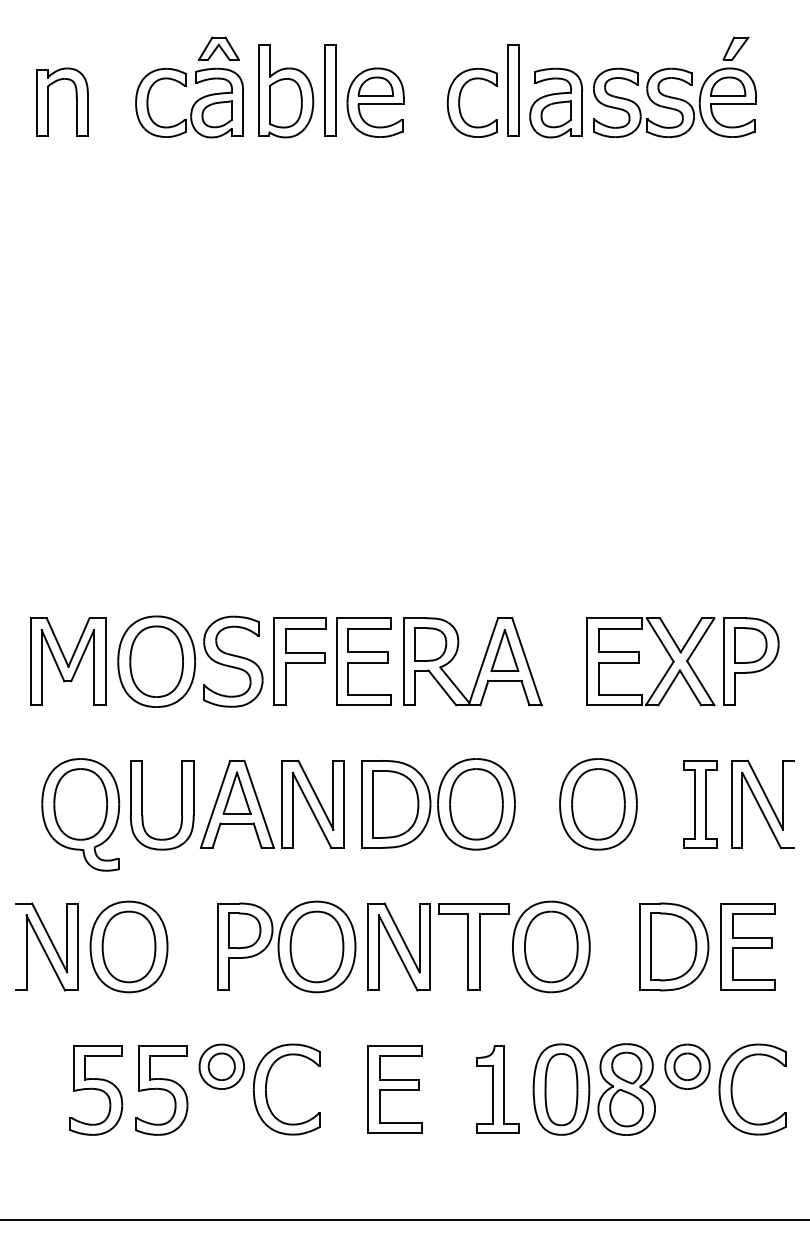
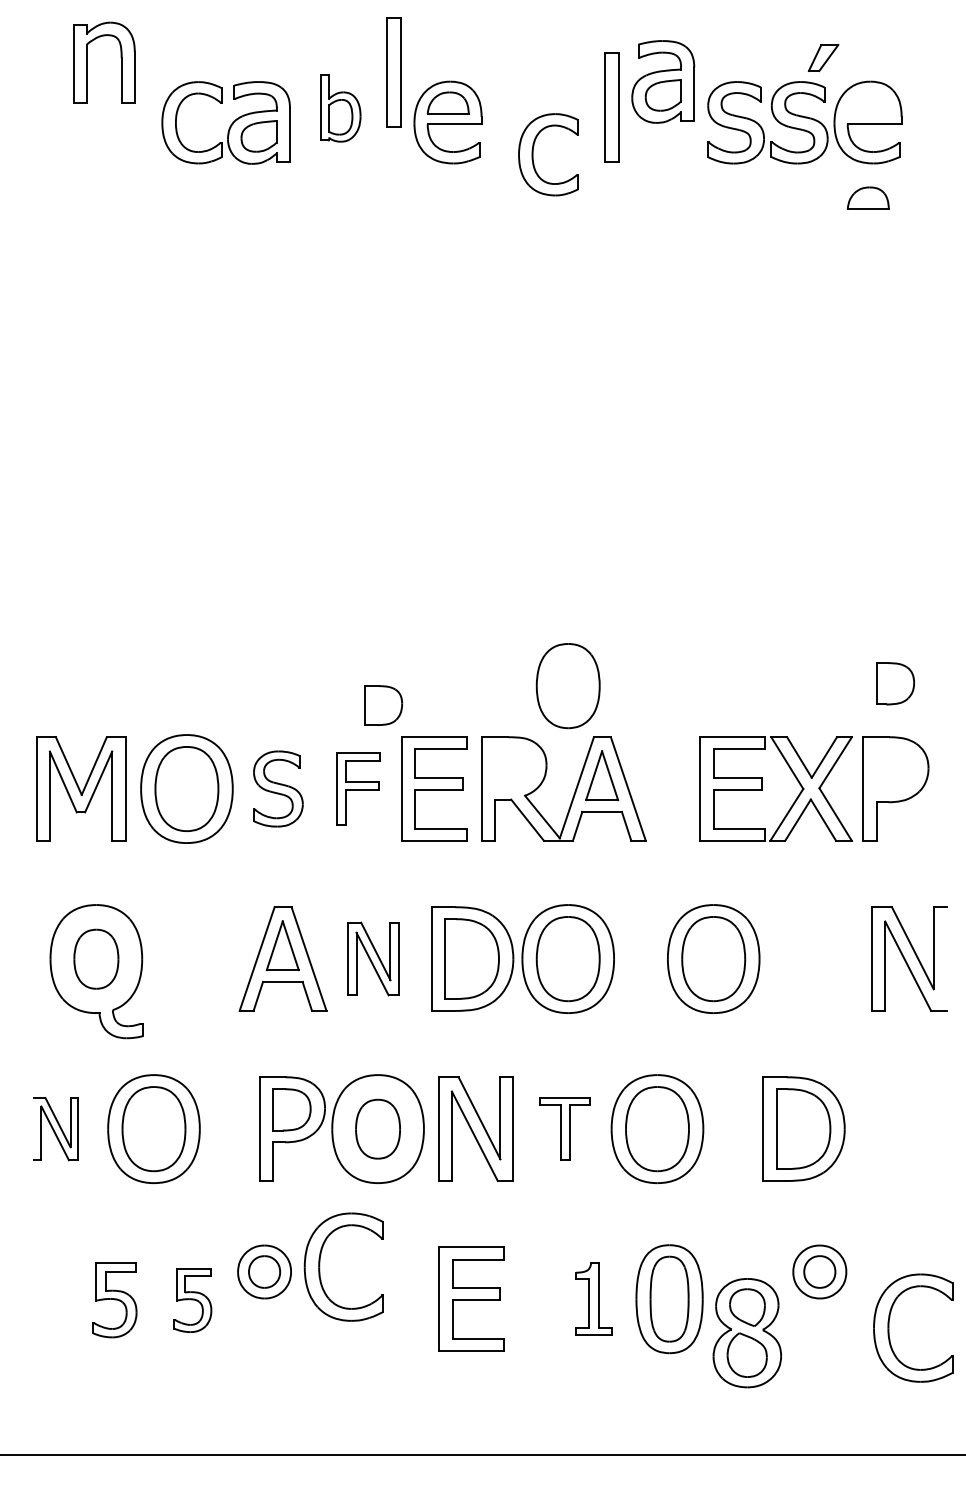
part: (218, 49) -> (260, 58), removed
part: (735, 49) -> (823, 58), moved
part: (727, 85) -> (867, 197), moved
part: (285, 90) -> (340, 108), size x0.6
part: (329, 90) -> (393, 72), moved
part: (75, 97) -> (120, 57), moved
part: (459, 102) -> (533, 154), moved
part: (556, 102) -> (663, 81), moved
part: (475, 575) -> (567, 686), added
part: (430, 644) -> (383, 705), moved
part: (750, 645) -> (895, 683), moved
part: (233, 661) -> (278, 788), size x0.7
part: (299, 661) -> (357, 788), size x0.7
part: (313, 803) -> (373, 958), size x0.7
part: (699, 803) -> (834, 958), removed
part: (80, 804) -> (96, 959), size x0.7
part: (142, 804) -> (170, 959), removed
part: (46, 946) -> (55, 1128), size x0.6
part: (474, 946) -> (565, 1128), size x0.6
part: (748, 946) -> (892, 1128), removed
part: (316, 947) -> (377, 1129), size x0.7
part: (267, 1089) -> (320, 1266), moved
part: (497, 1089) -> (593, 1298), size x0.7
part: (625, 1089) -> (746, 1333), moved
part: (732, 1089) -> (889, 1327), moved
part: (95, 1090) -> (114, 1300), size x0.7
part: (161, 1090) -> (192, 1300), size x0.6

